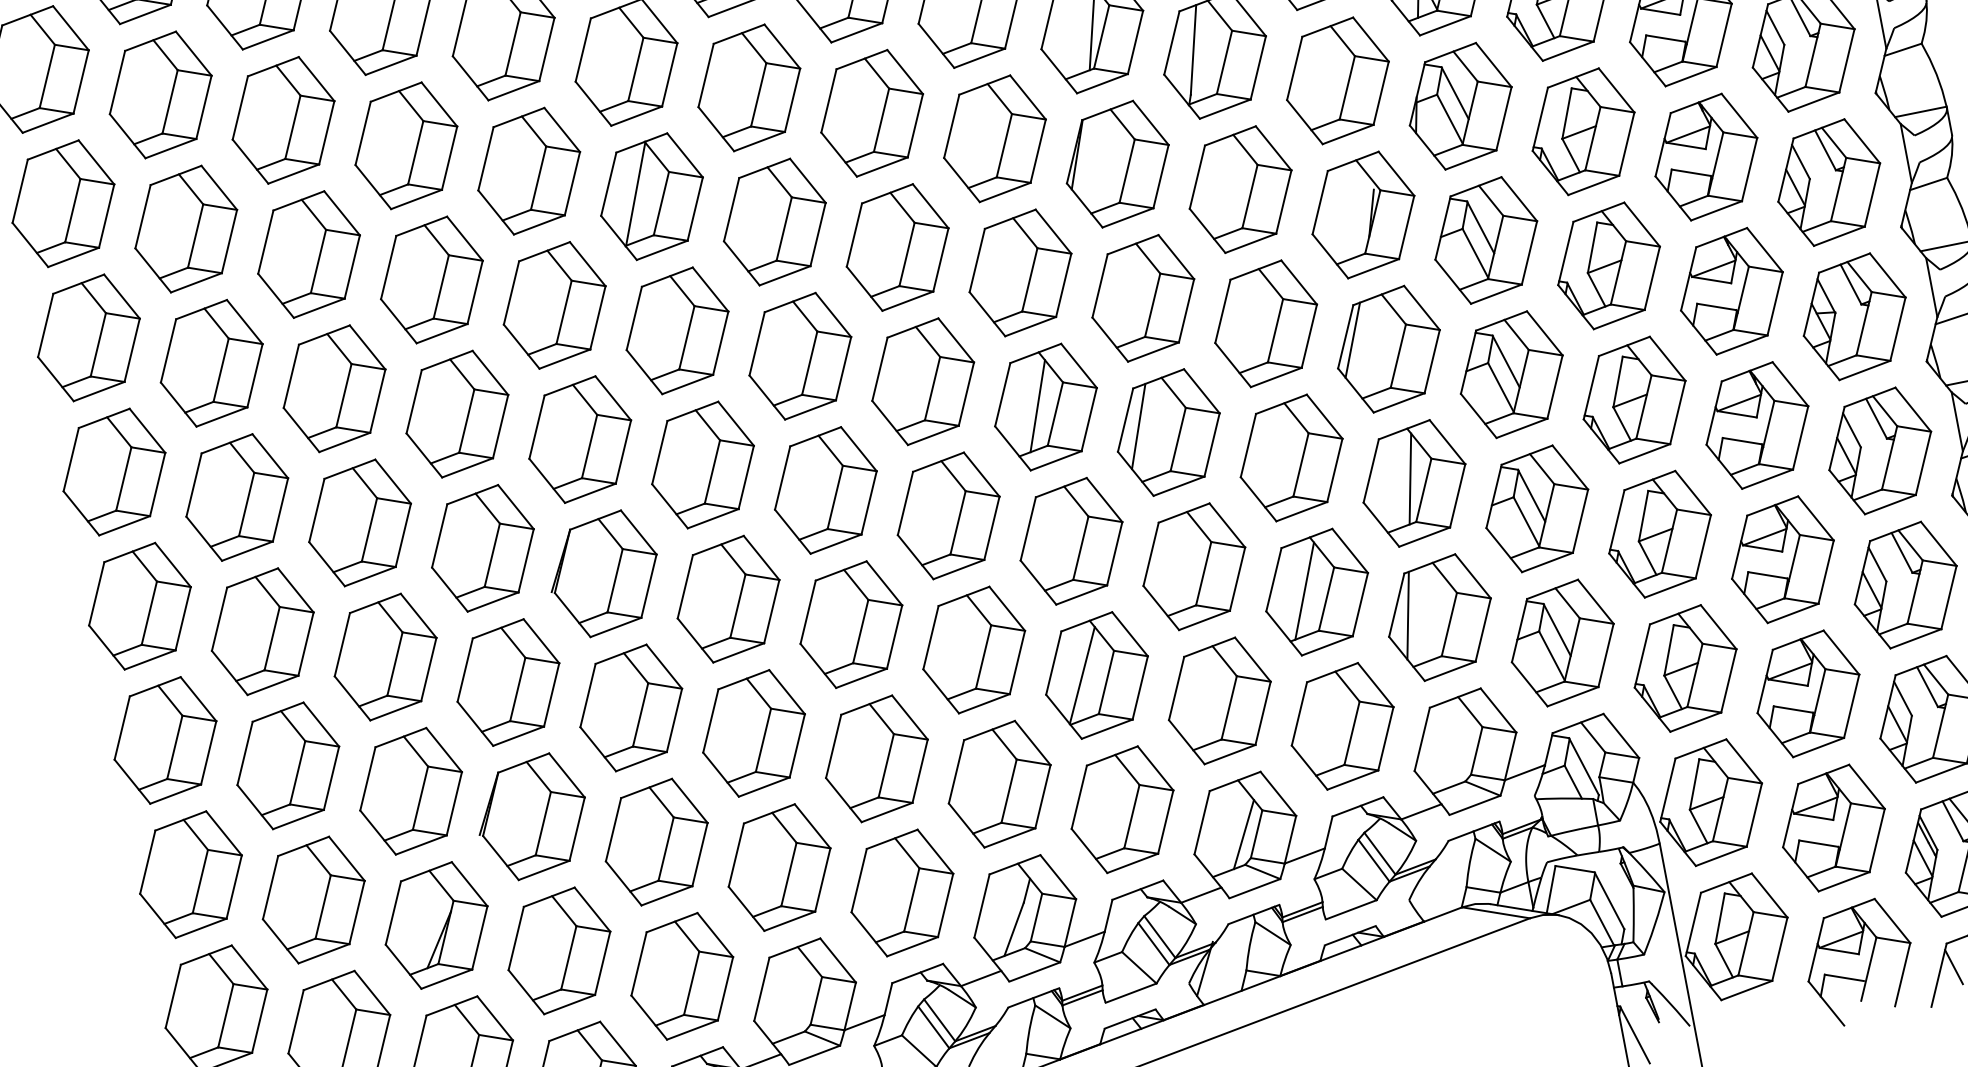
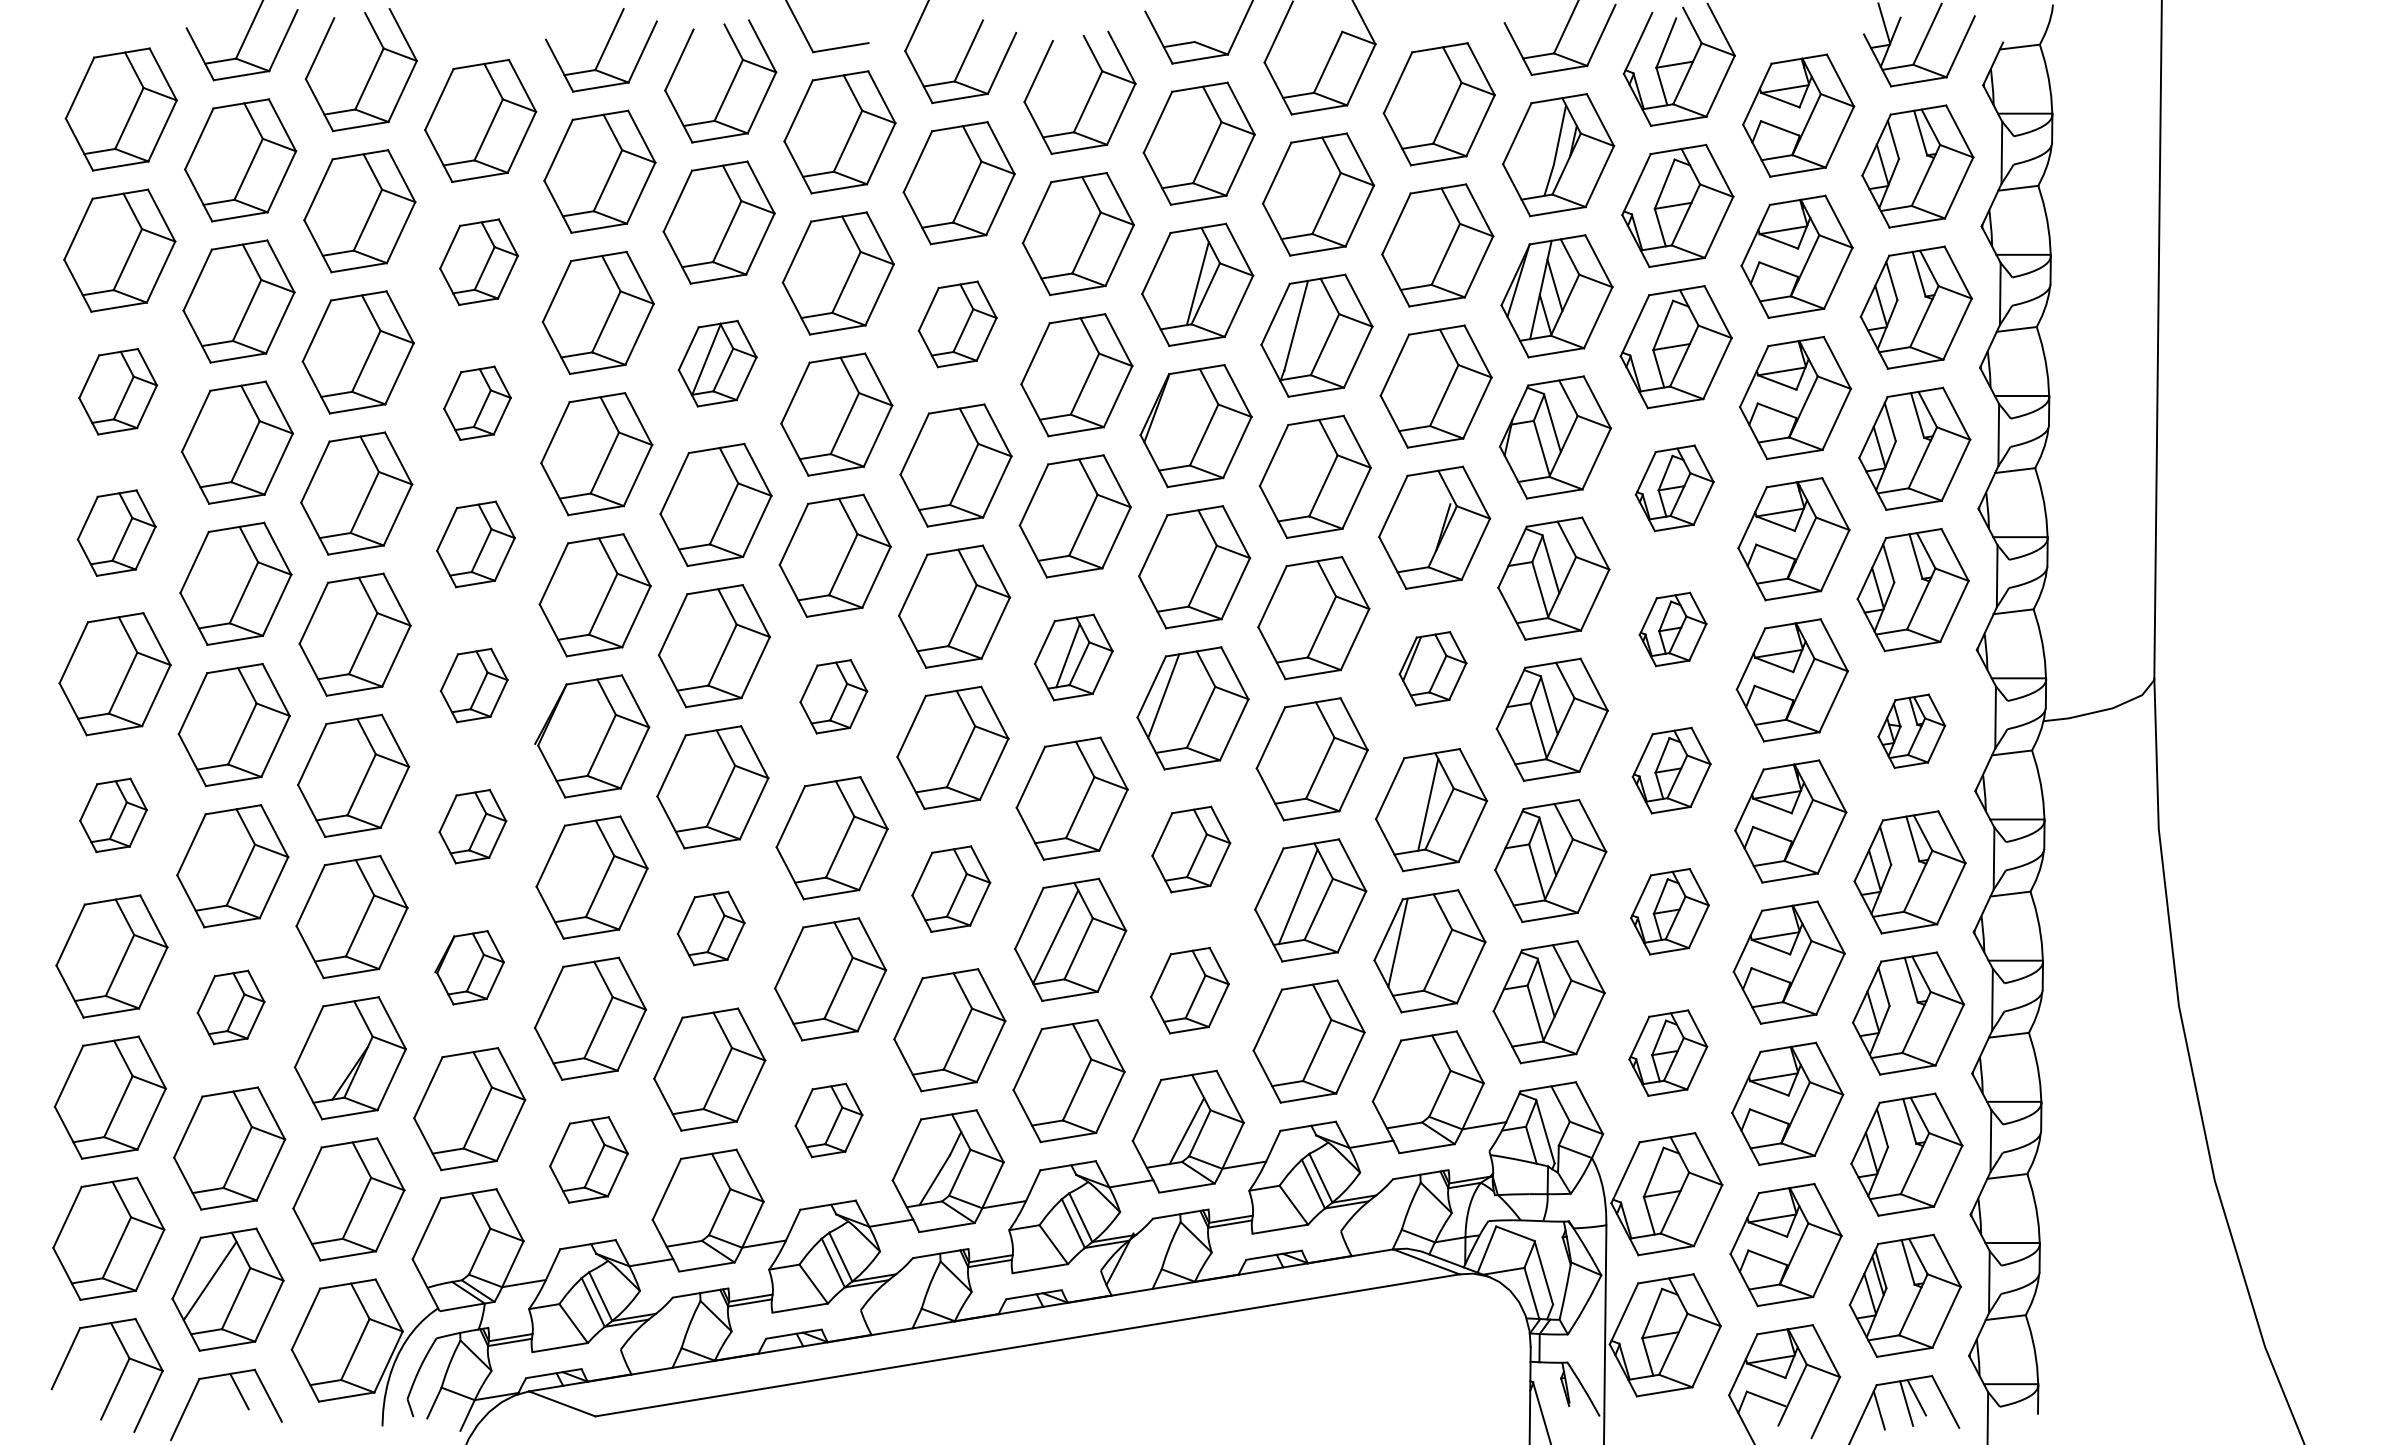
part: (872, 113) -> (957, 324), size x0.7
part: (1583, 131) -> (1674, 488), size x0.7
part: (405, 146) -> (478, 262), size x0.7
part: (651, 196) -> (717, 363), size x0.7
part: (1608, 266) -> (1672, 629), size x0.6
part: (431, 280) -> (477, 403), size x0.6
part: (1854, 317) -> (1911, 731), size x0.6
part: (88, 337) -> (117, 391), size x0.7
part: (1388, 348) -> (1432, 668), size x0.6
part: (1634, 399) -> (1671, 770), size x0.7
part: (1045, 407) -> (1073, 657), size x0.7
part: (456, 414) -> (475, 544), size x0.7
part: (114, 472) -> (116, 533), size x0.7
part: (825, 490) -> (833, 696), size x0.6
part: (1659, 534) -> (1669, 911), size x0.7
part: (482, 548) -> (473, 685), size x0.6
part: (1193, 566) -> (1190, 849), size x0.7
part: (973, 650) -> (950, 889), size x0.7
part: (1684, 669) -> (1667, 1053), size x0.7
part: (508, 682) -> (472, 826), size x0.6
part: (1219, 700) -> (1189, 990), size x0.7
part: (753, 733) -> (710, 928), size x0.6
part: (165, 740) -> (113, 815), size x0.6
part: (532, 816) -> (469, 967), size x0.6
part: (901, 893) -> (828, 1120), size x0.6
part: (313, 900) -> (230, 1007), size x0.6
part: (681, 975) -> (588, 1159), size x0.7

